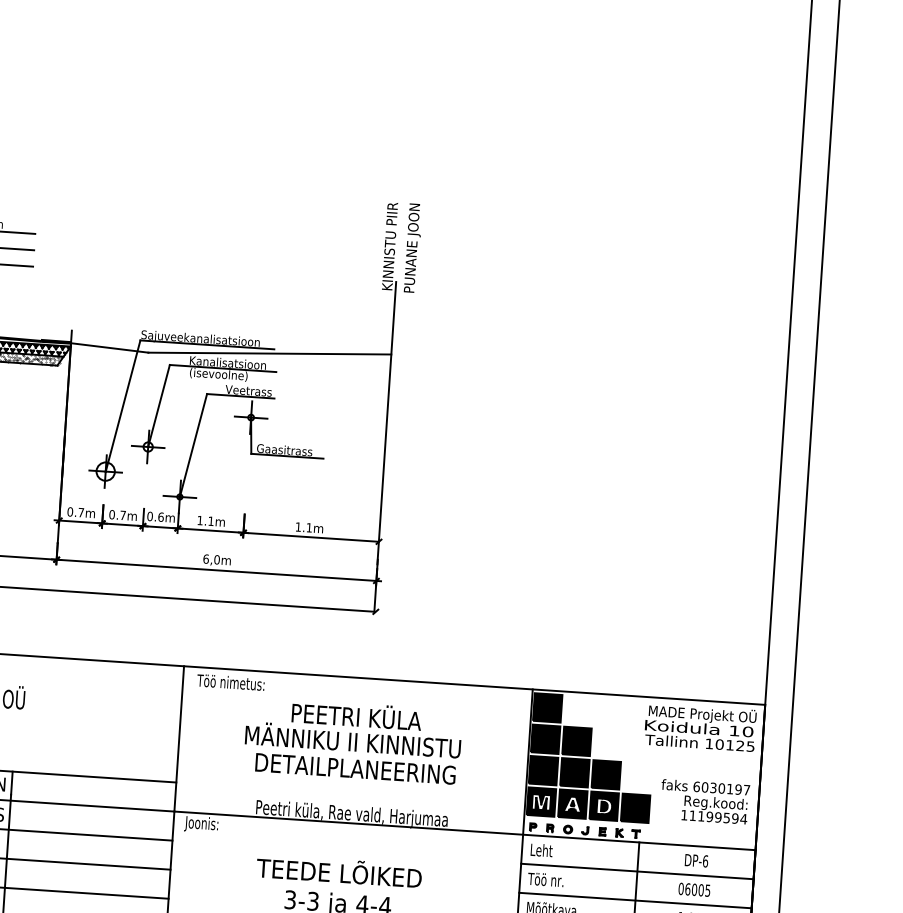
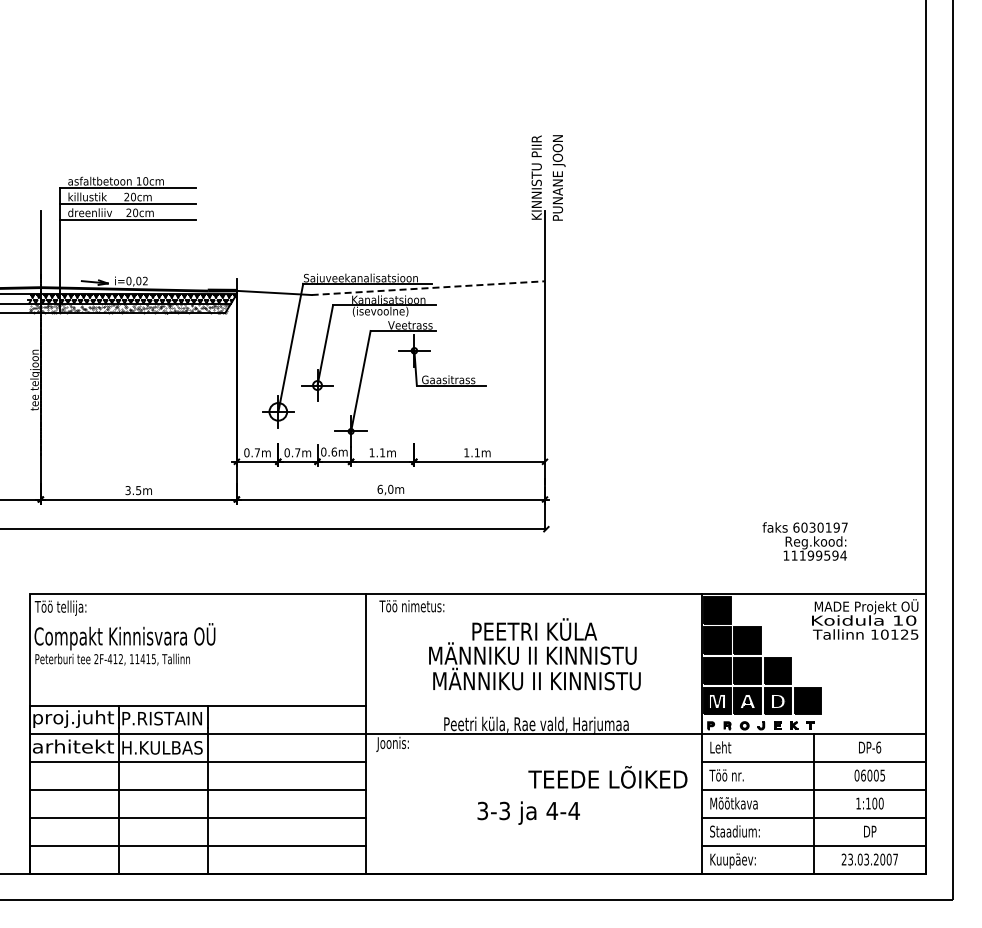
line: (270, 353) -> (428, 288), solid -> dashed
text: (355, 766) -> (536, 678), DETAILPLANEERING -> MÄNNIKU II KINNISTU
text: (704, 801) -> (804, 541), moved
text: (338, 871) -> (607, 777), moved

